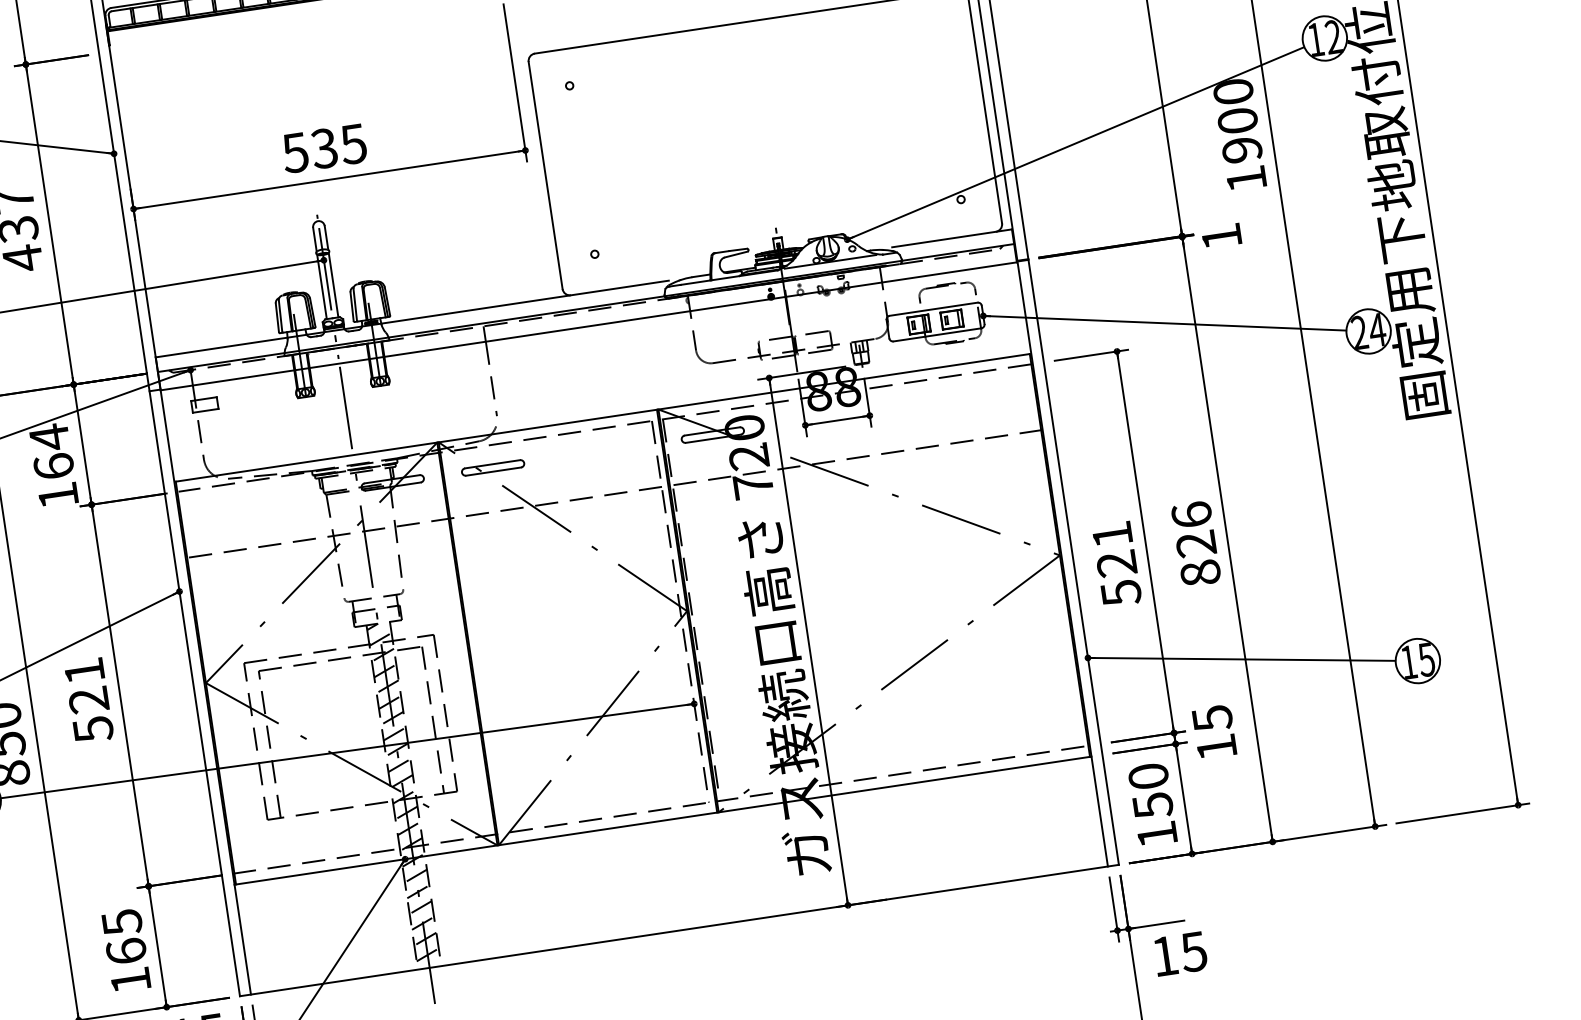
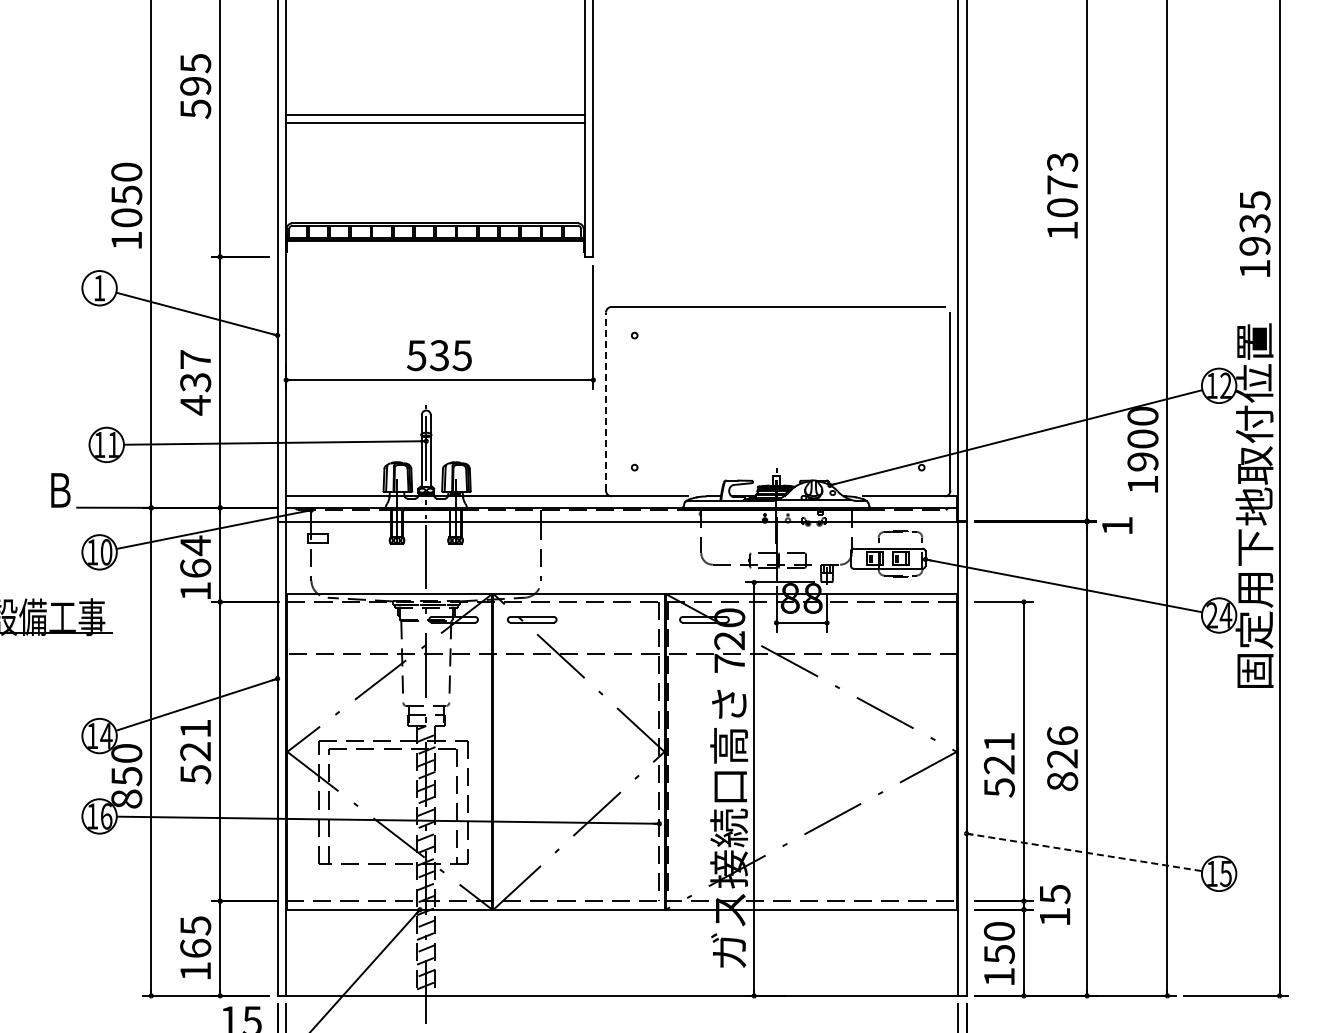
line: (544, 175) -> (605, 401), solid -> dashed
line: (1242, 659) -> (1084, 852), solid -> dashed

